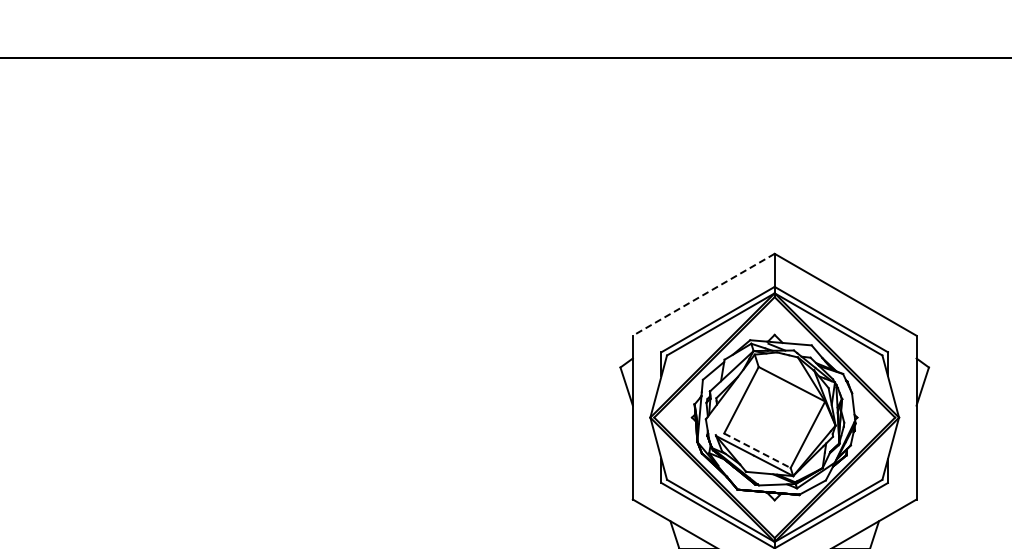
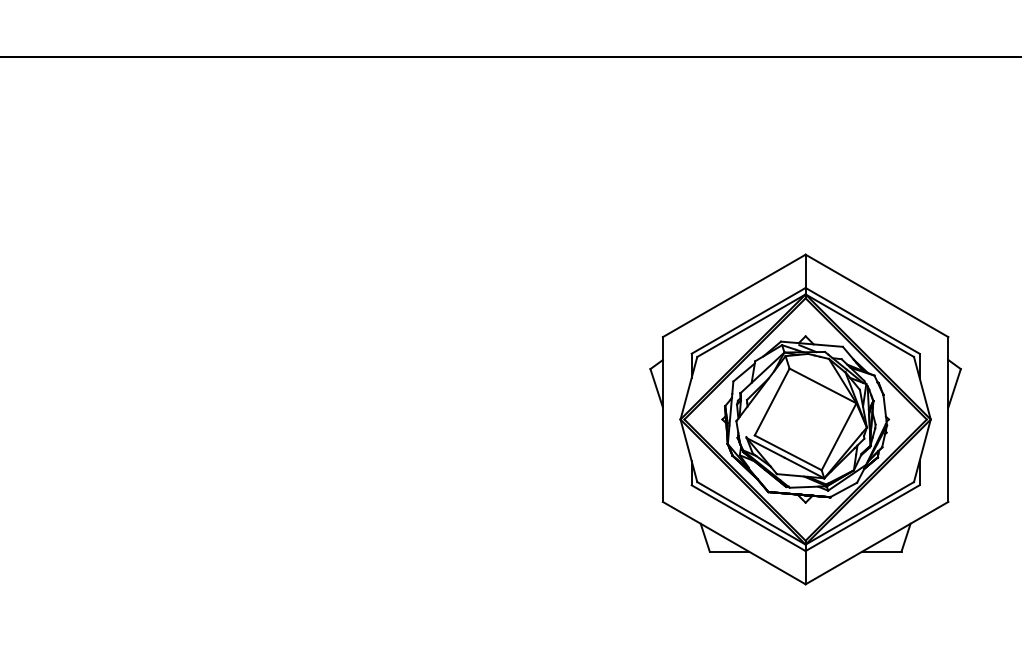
line: (703, 295) -> (733, 296), dashed -> solid
line: (757, 450) -> (788, 452), dashed -> solid

